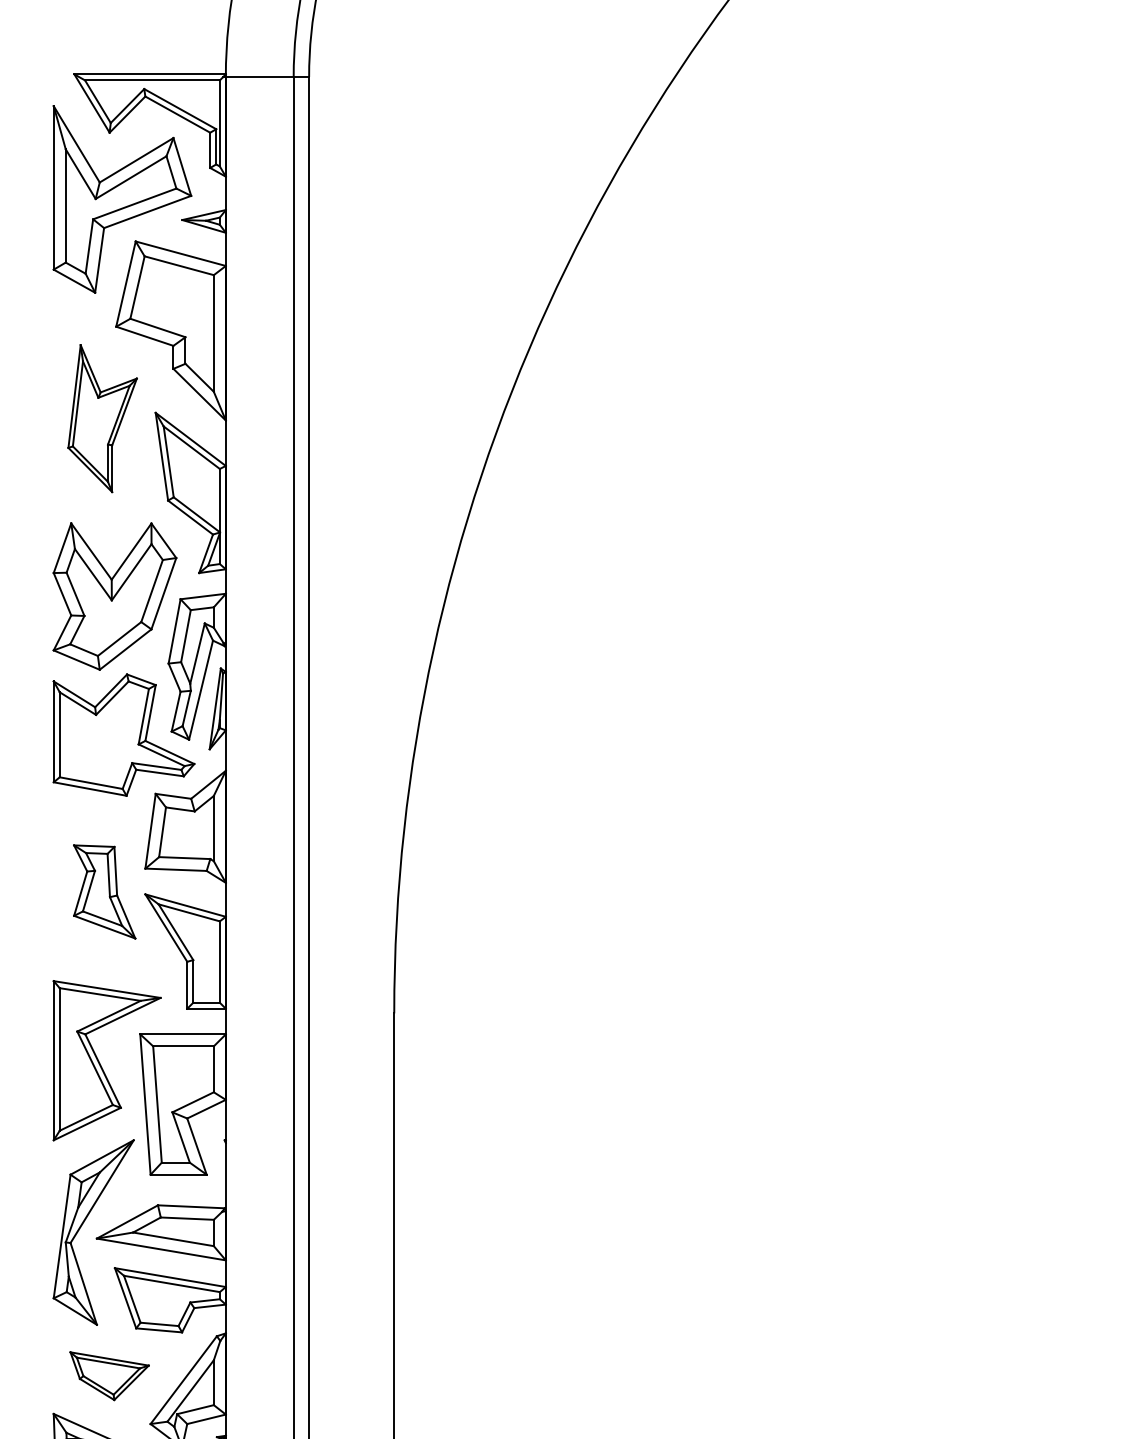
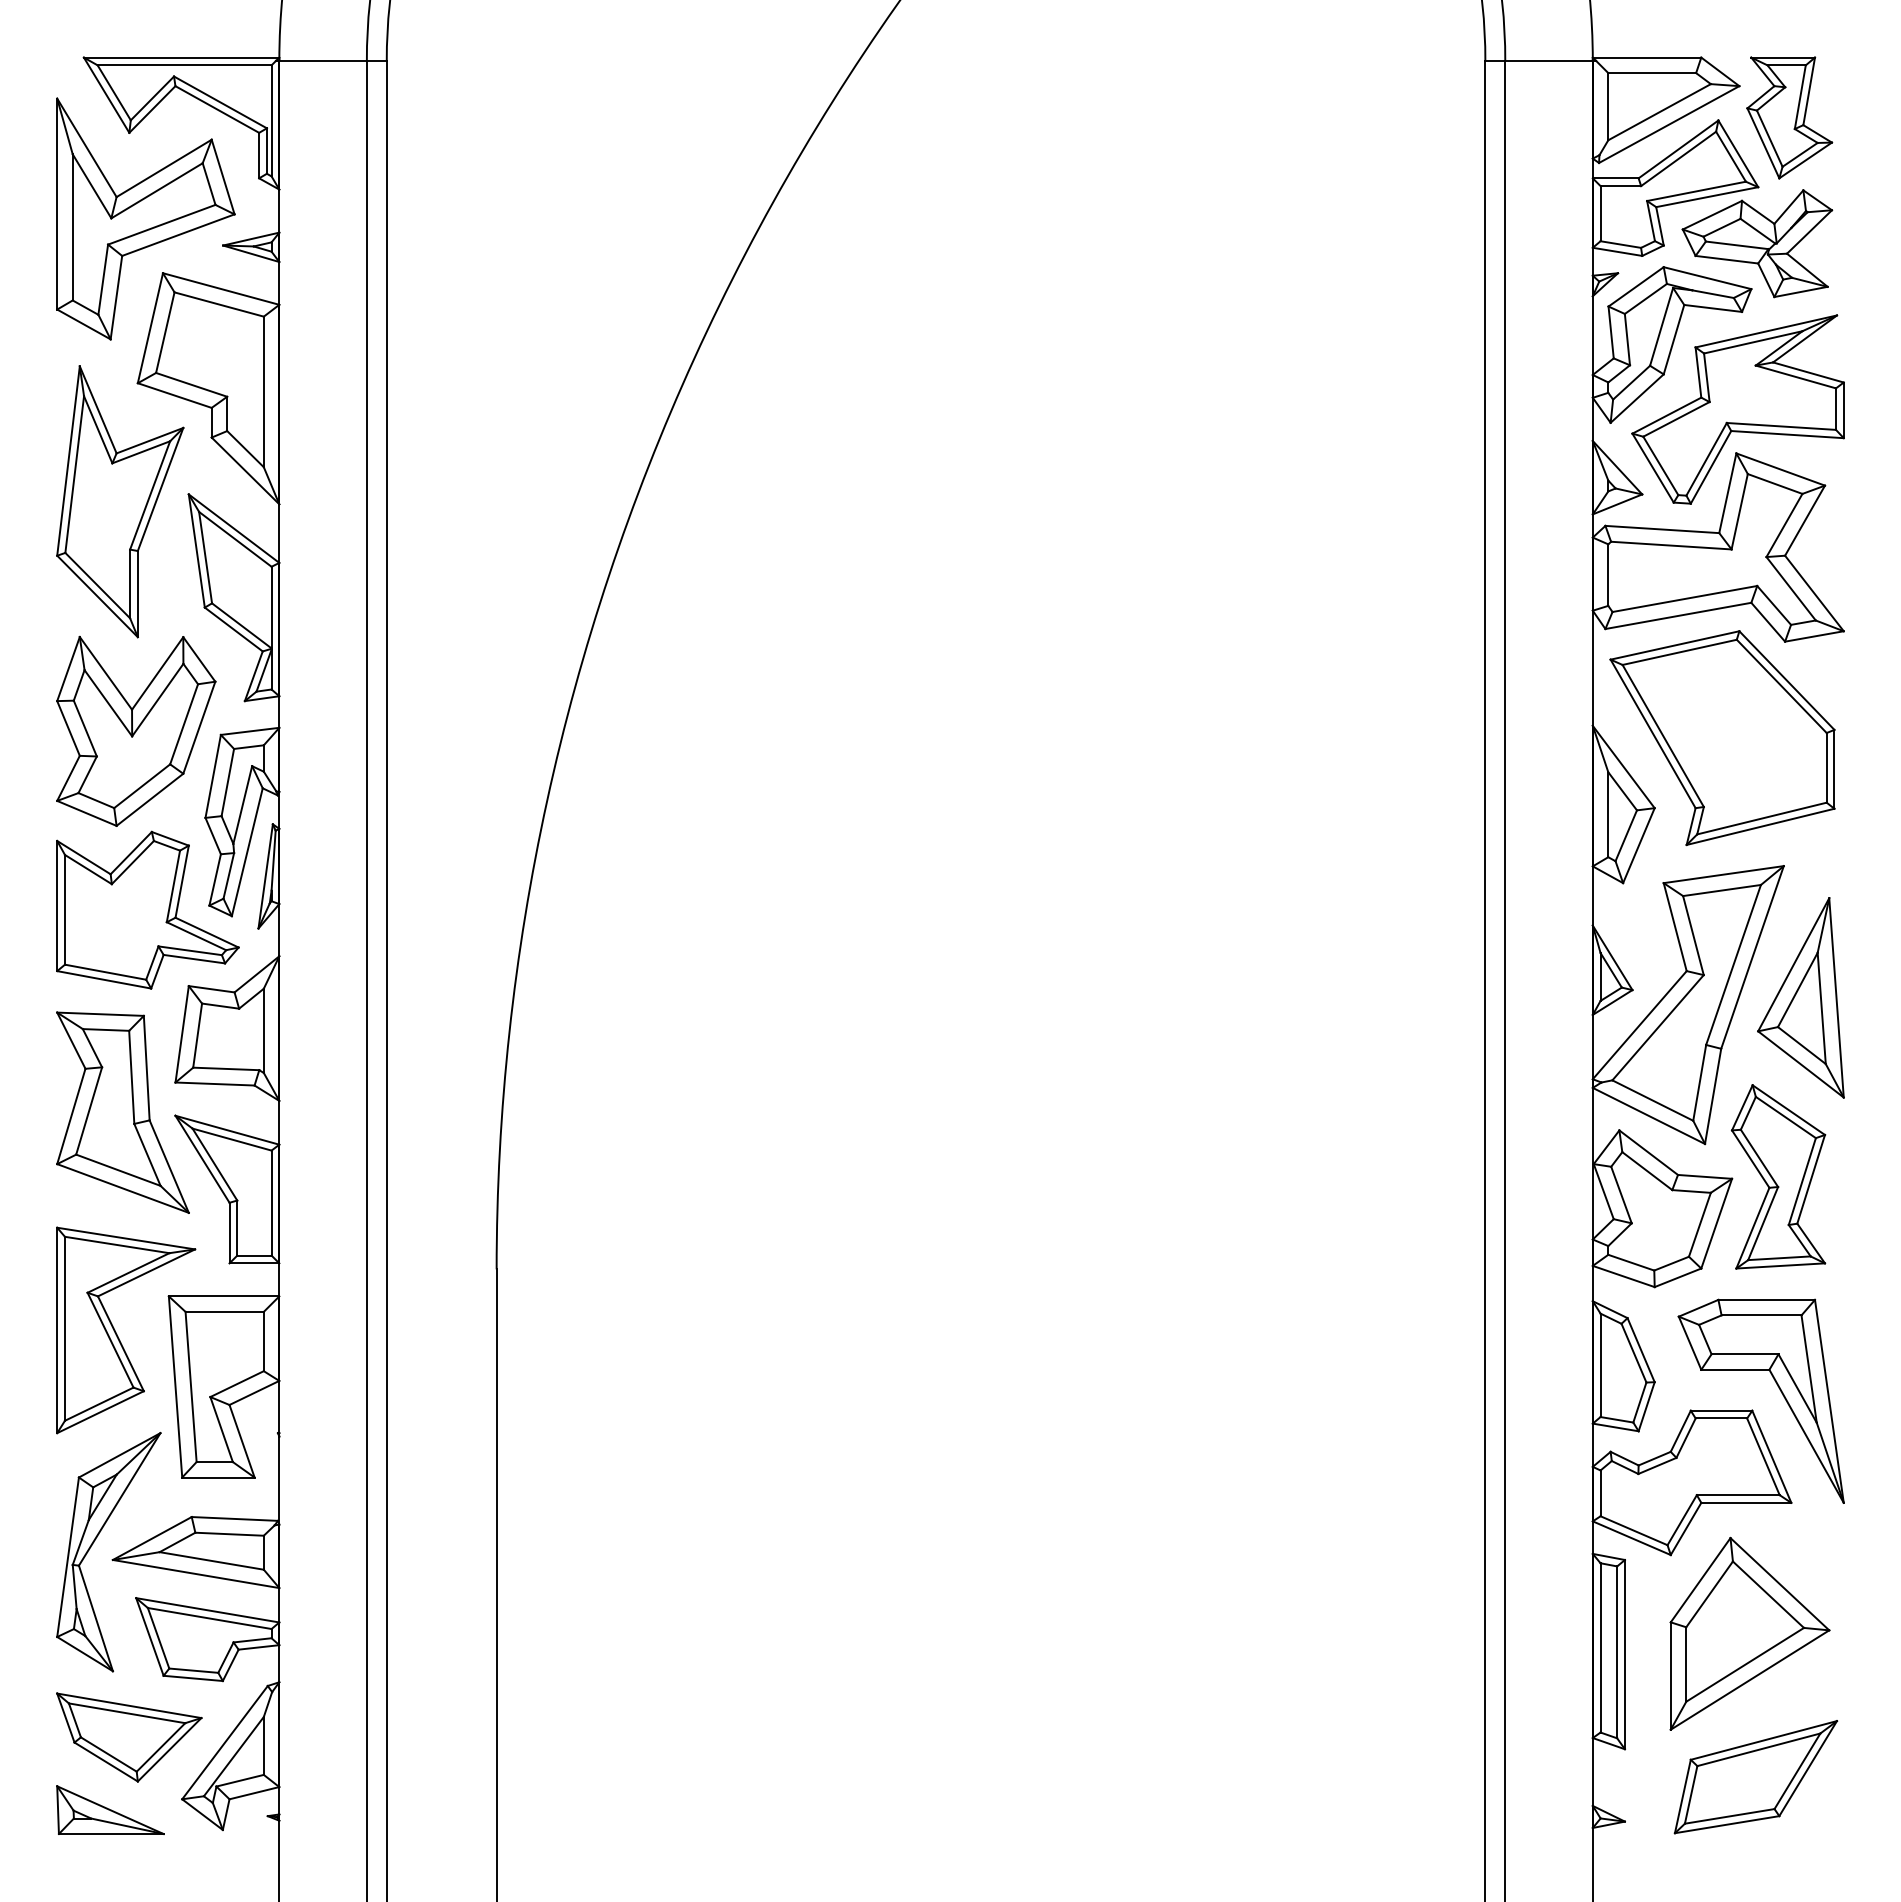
part: (102, 418) -> (120, 501), size x1.43
part: (104, 891) -> (122, 1112), size x1.67
part: (109, 1376) -> (129, 1737), size x1.43

